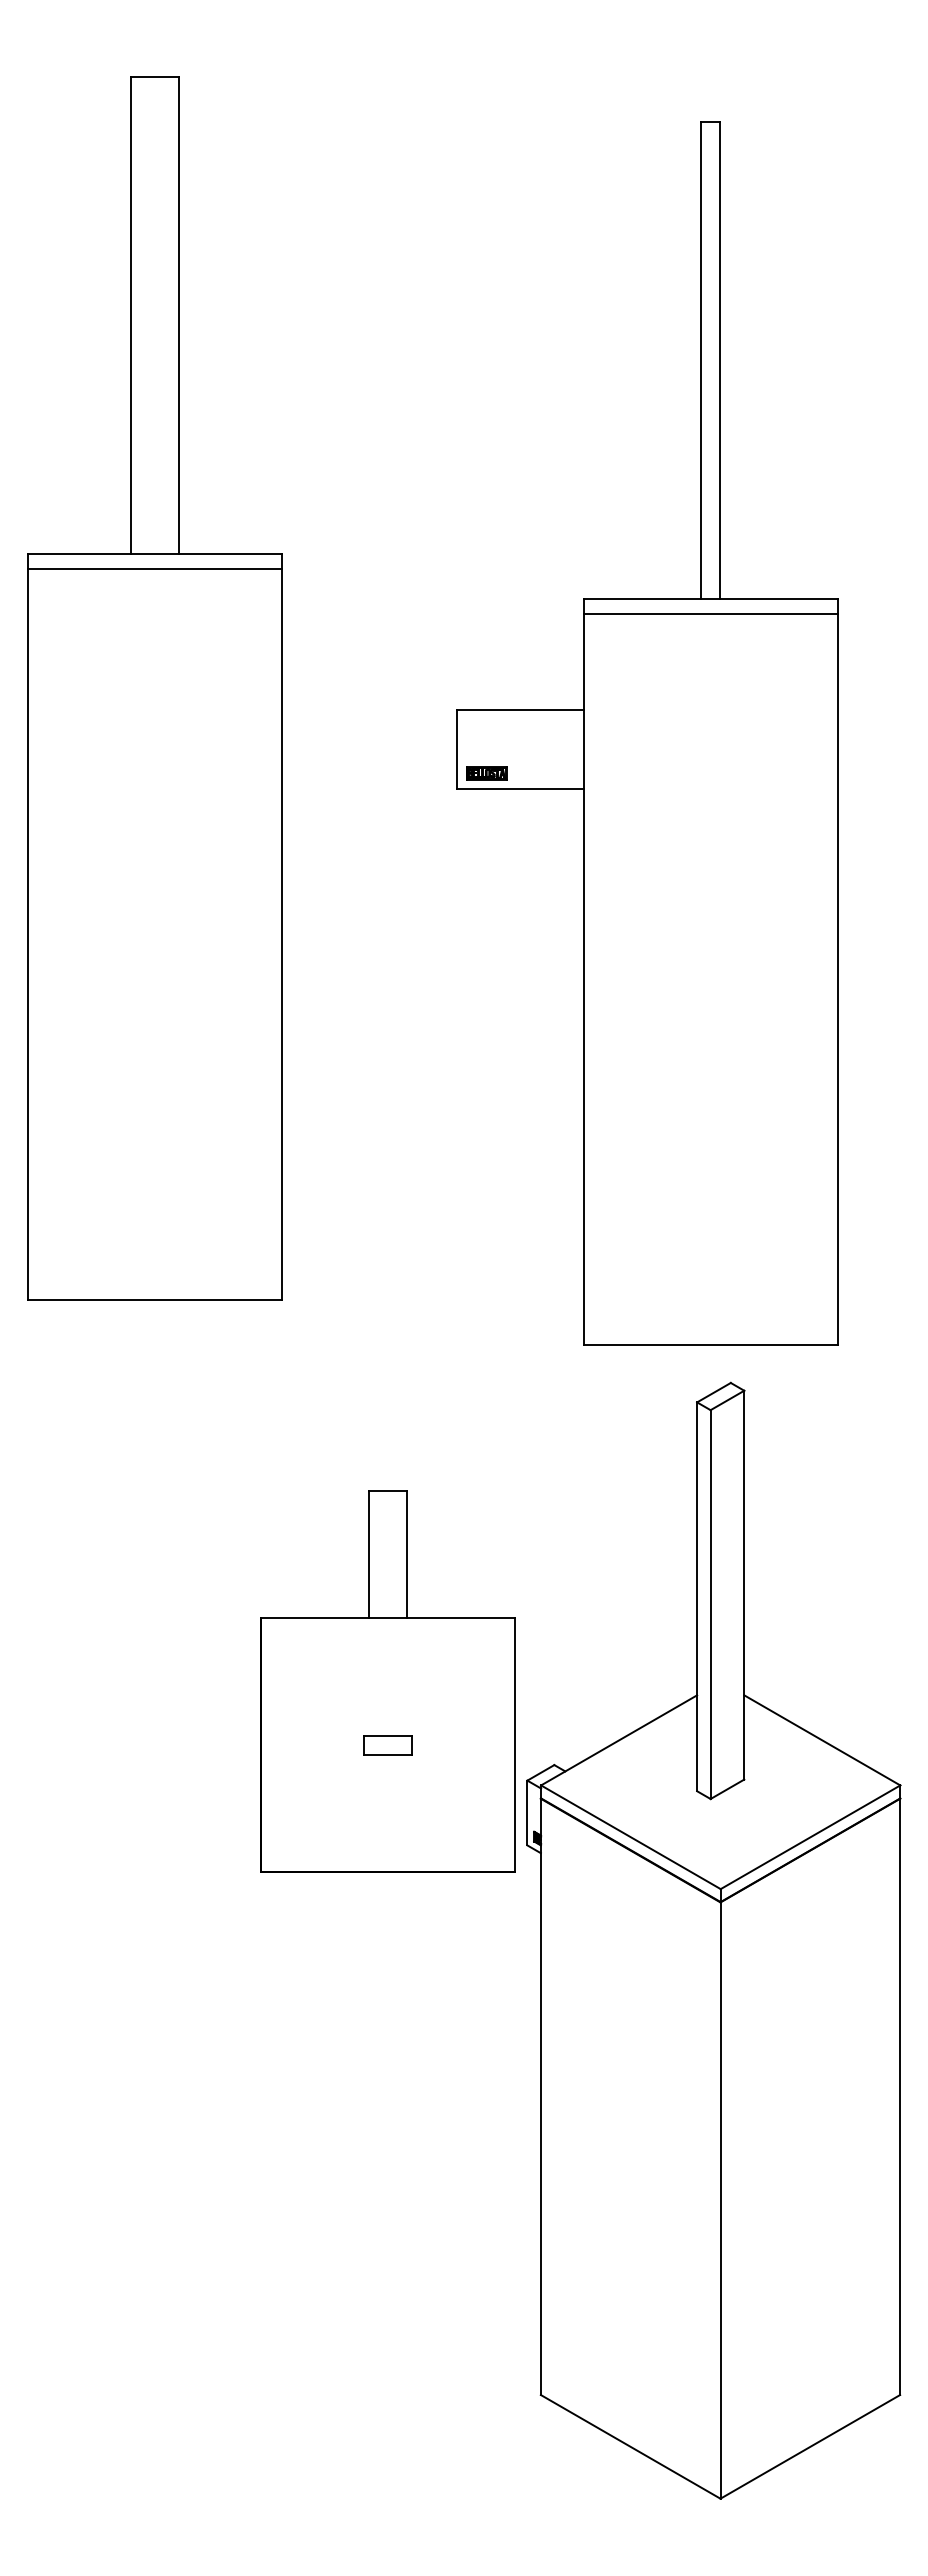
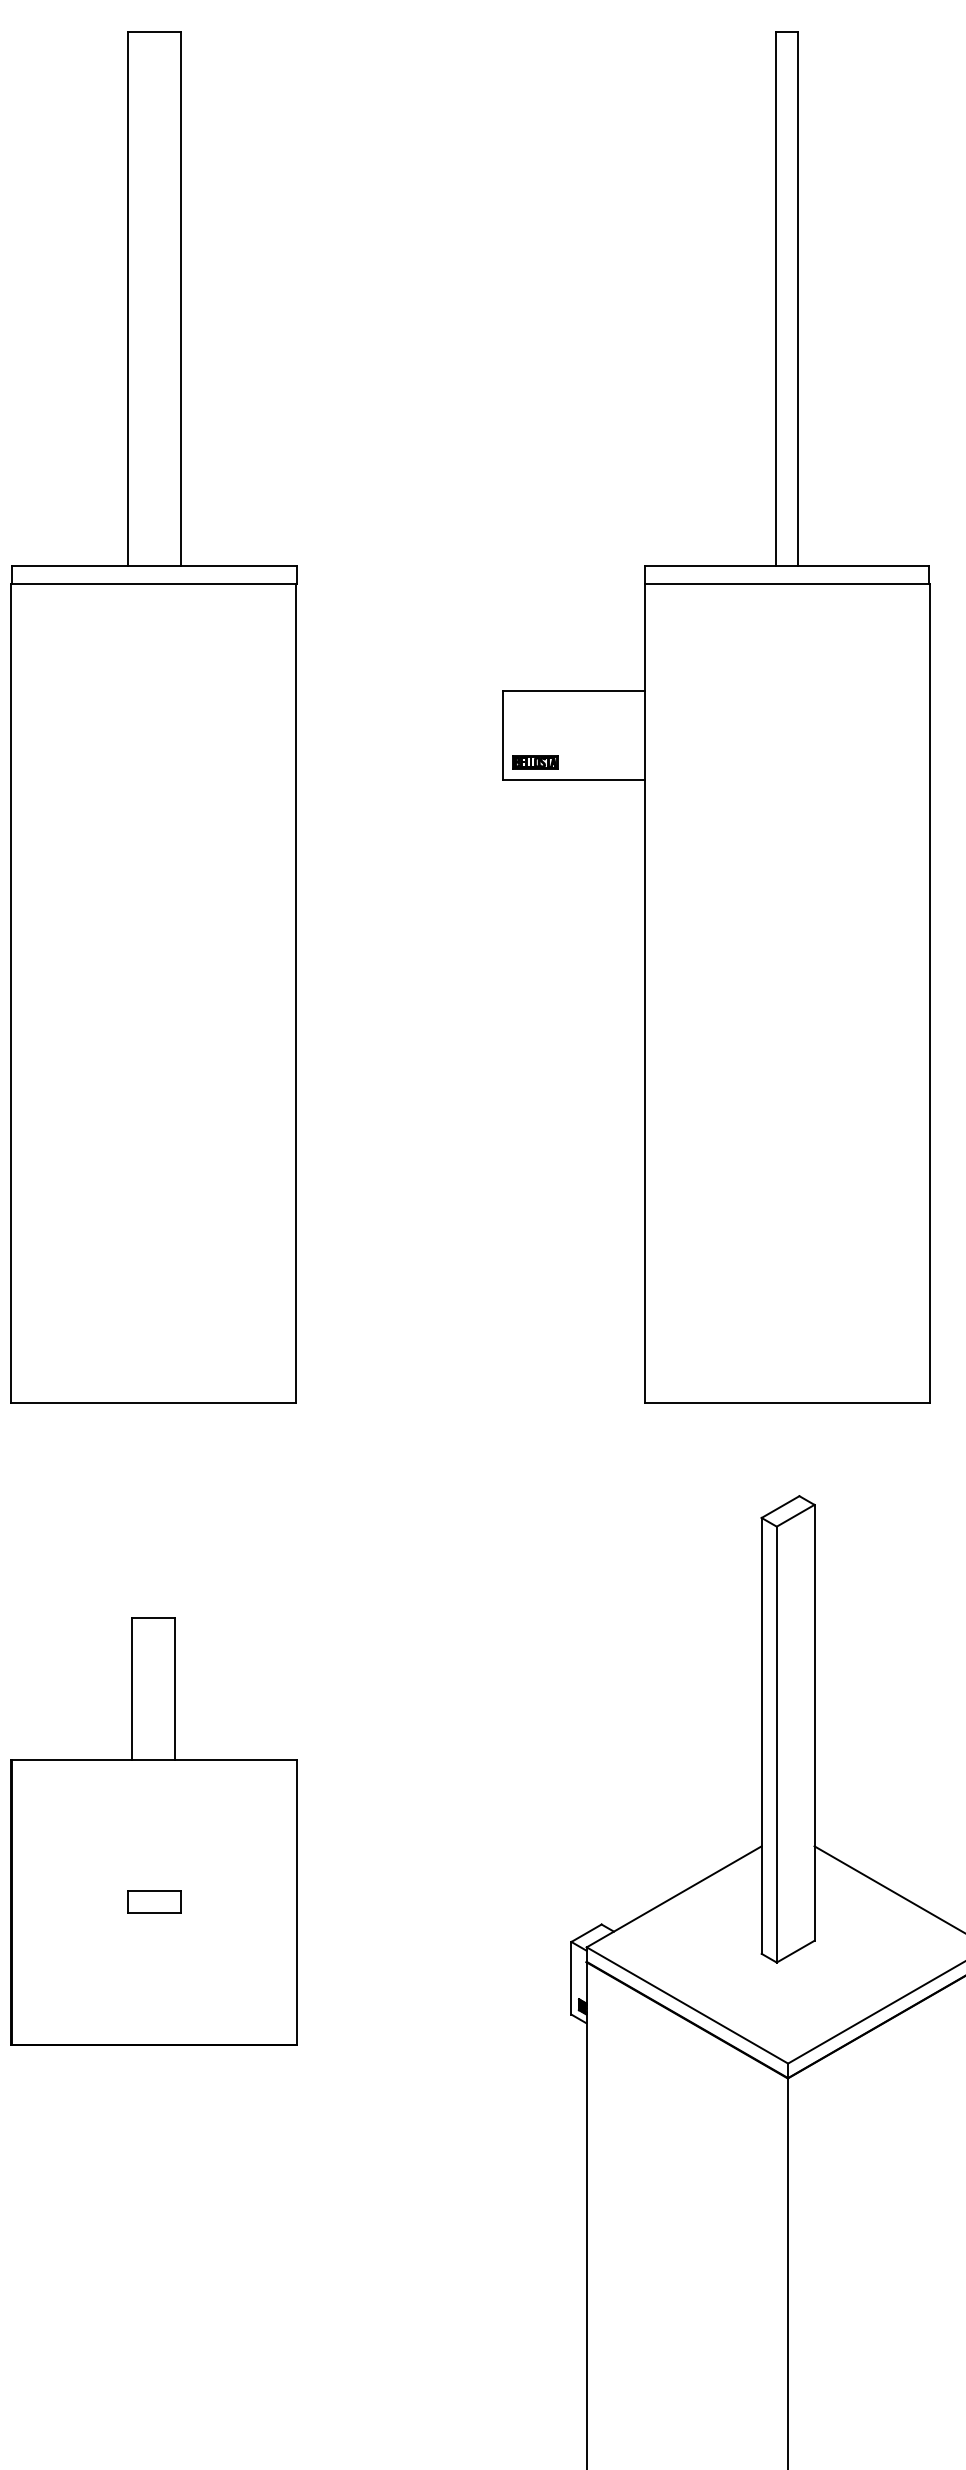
part: (647, 733) -> (716, 717), moved
part: (387, 1681) -> (153, 1830), moved

